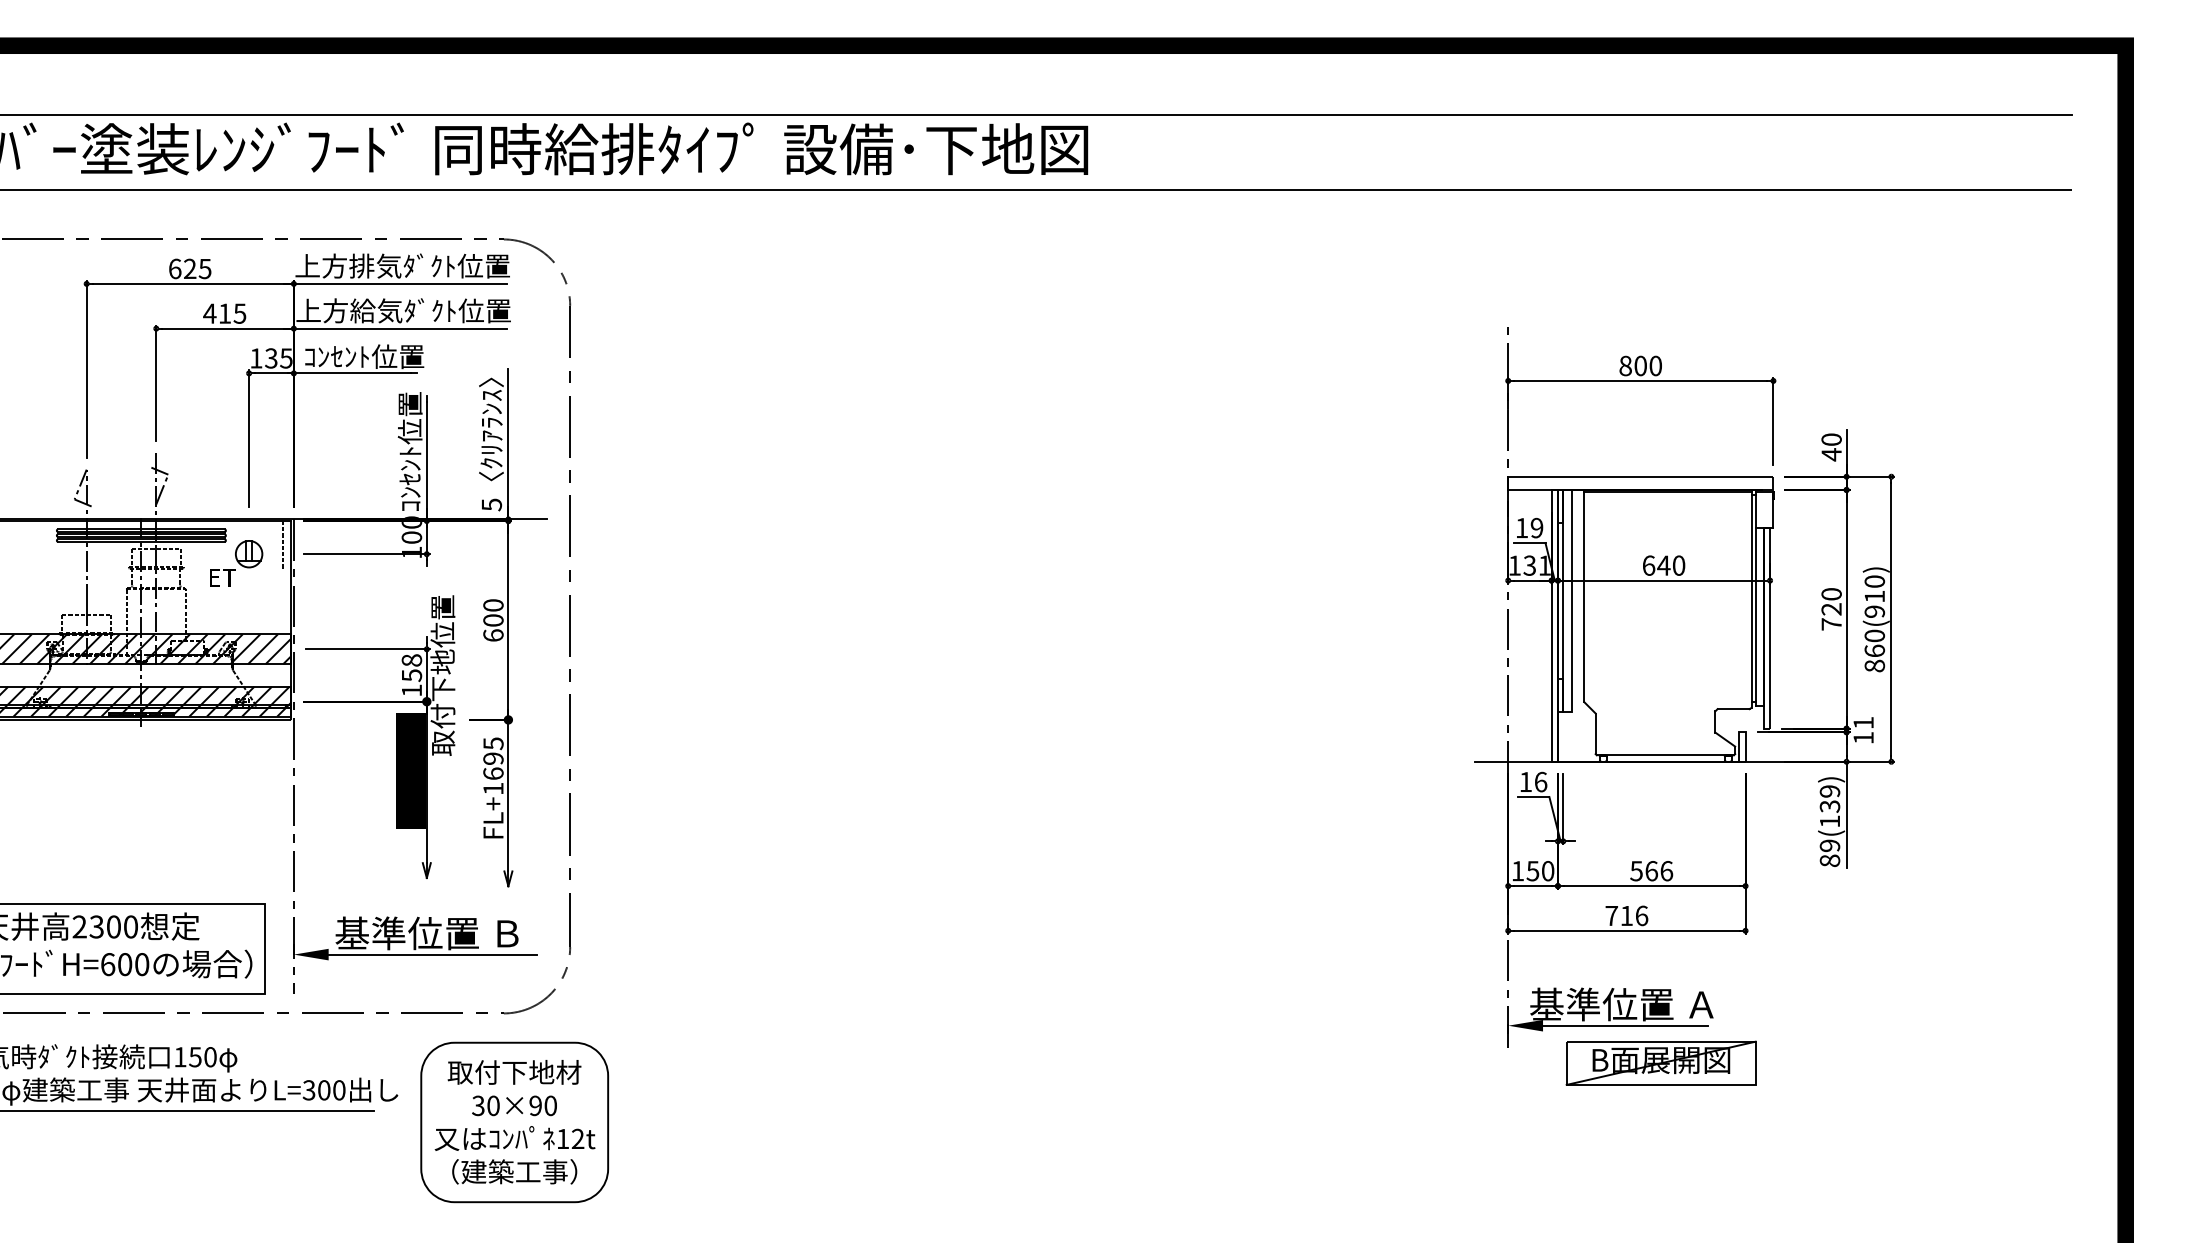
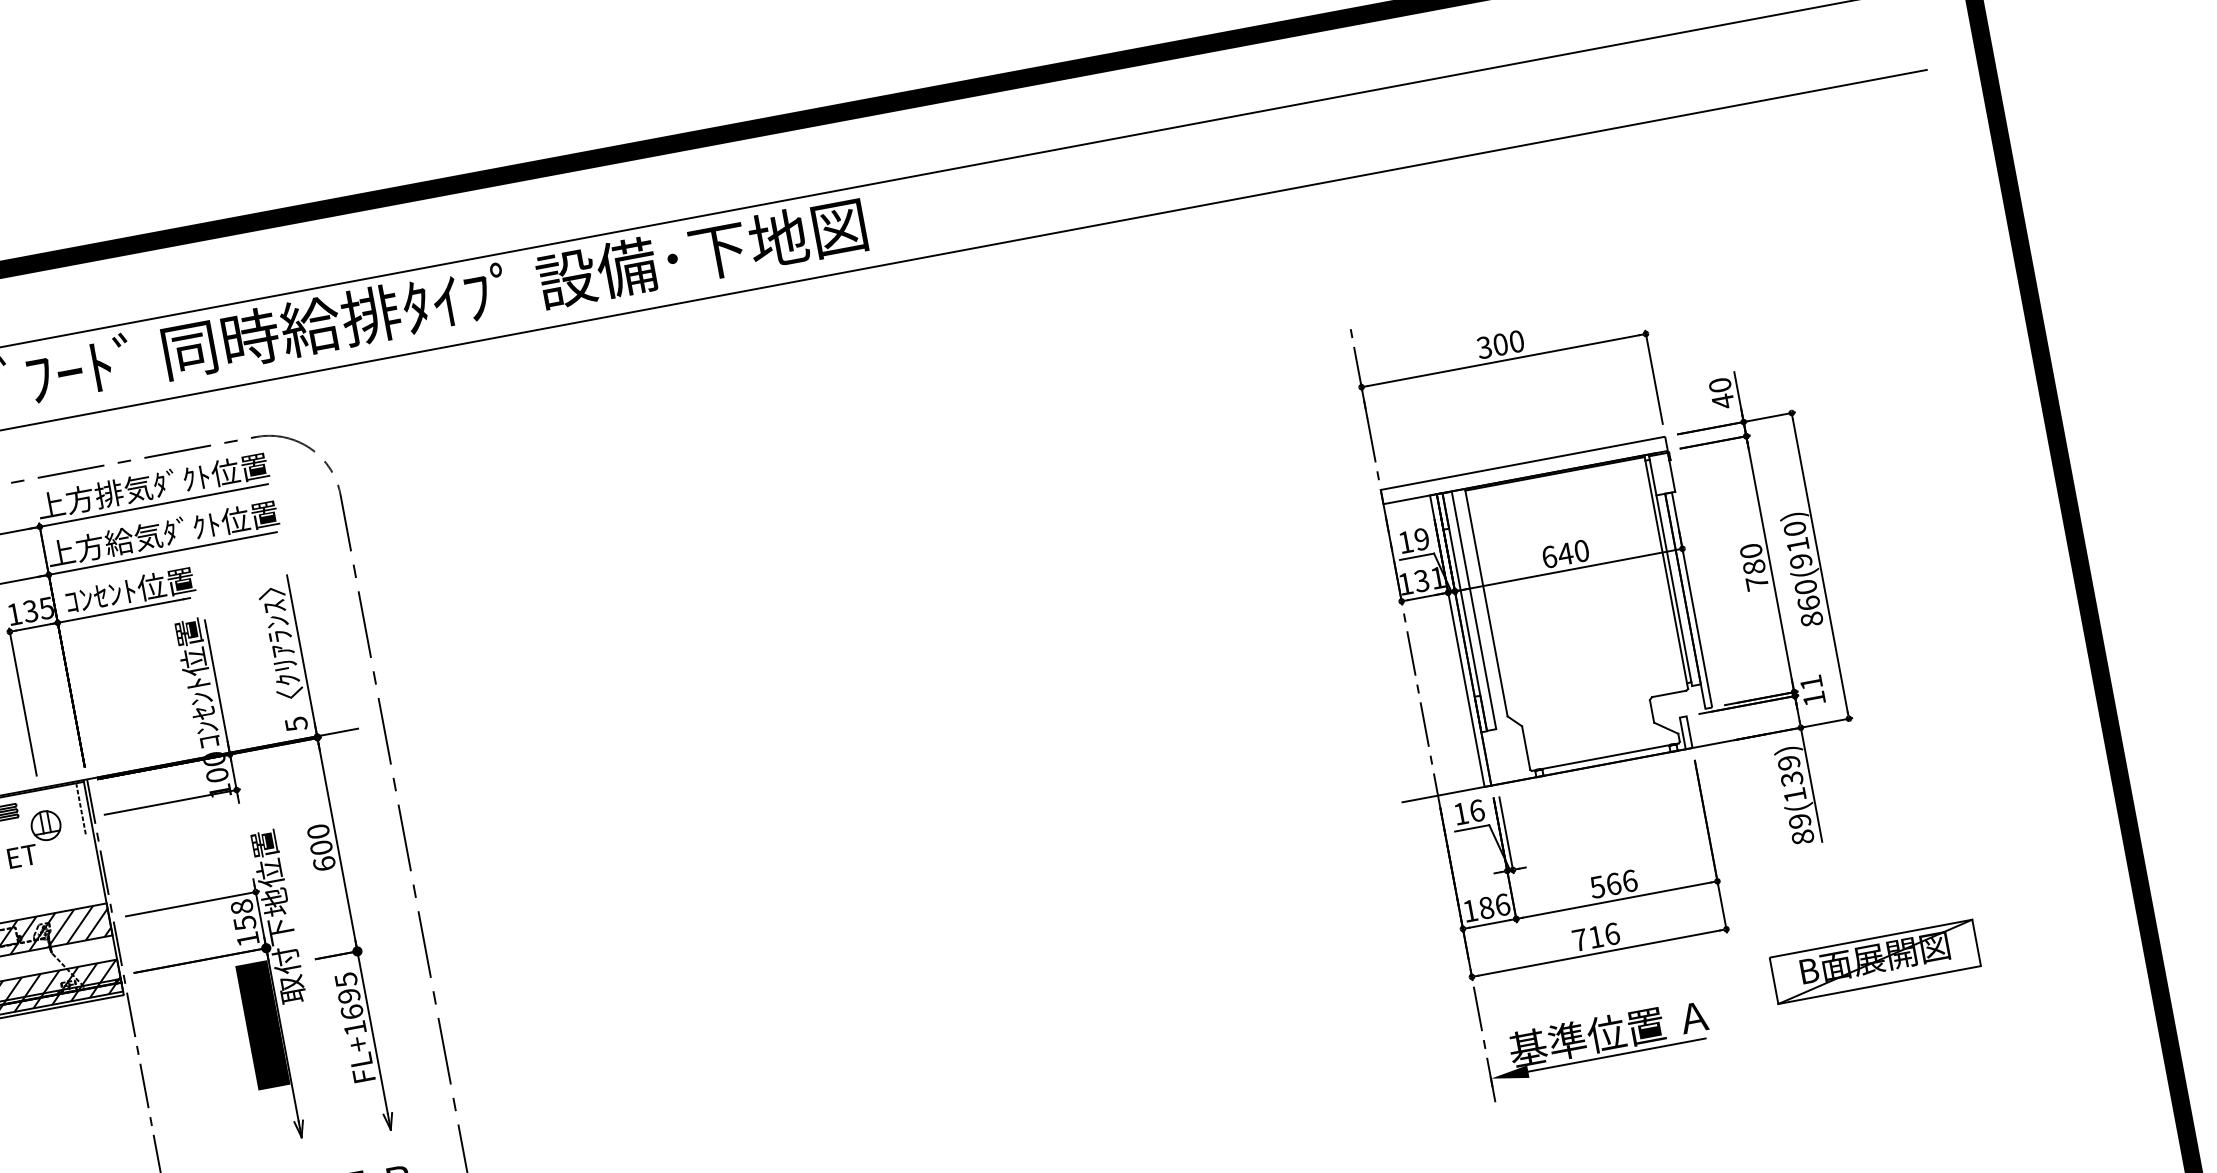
text: (1625, 365) -> (1484, 347), 800 -> 300
text: (1831, 609) -> (1754, 567), 720 -> 780
text: (1540, 871) -> (1494, 906), 150 -> 186
part: (1660, 1062) -> (1874, 961), moved

